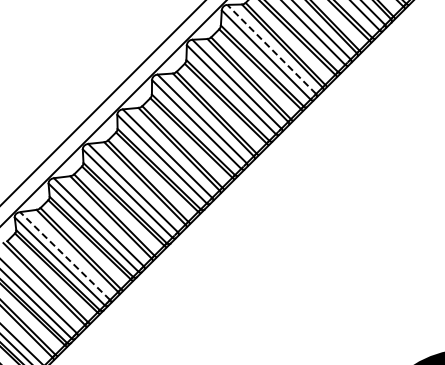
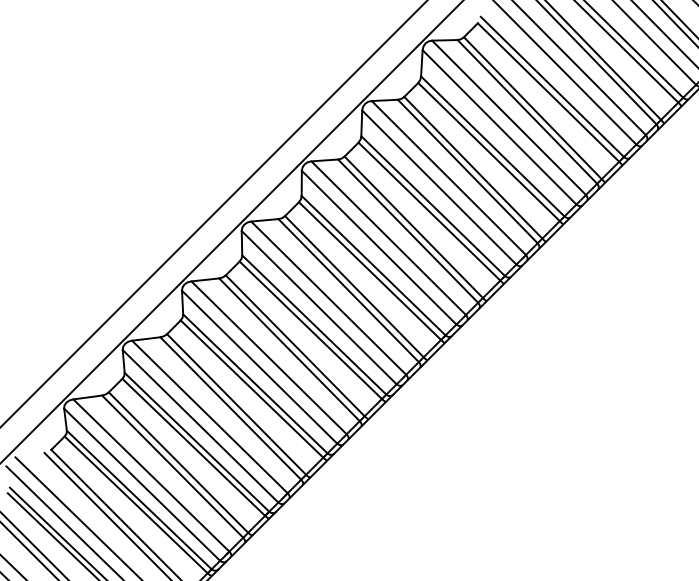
line: (271, 49) -> (508, 117), dashed -> solid
line: (65, 256) -> (152, 476), dashed -> solid

